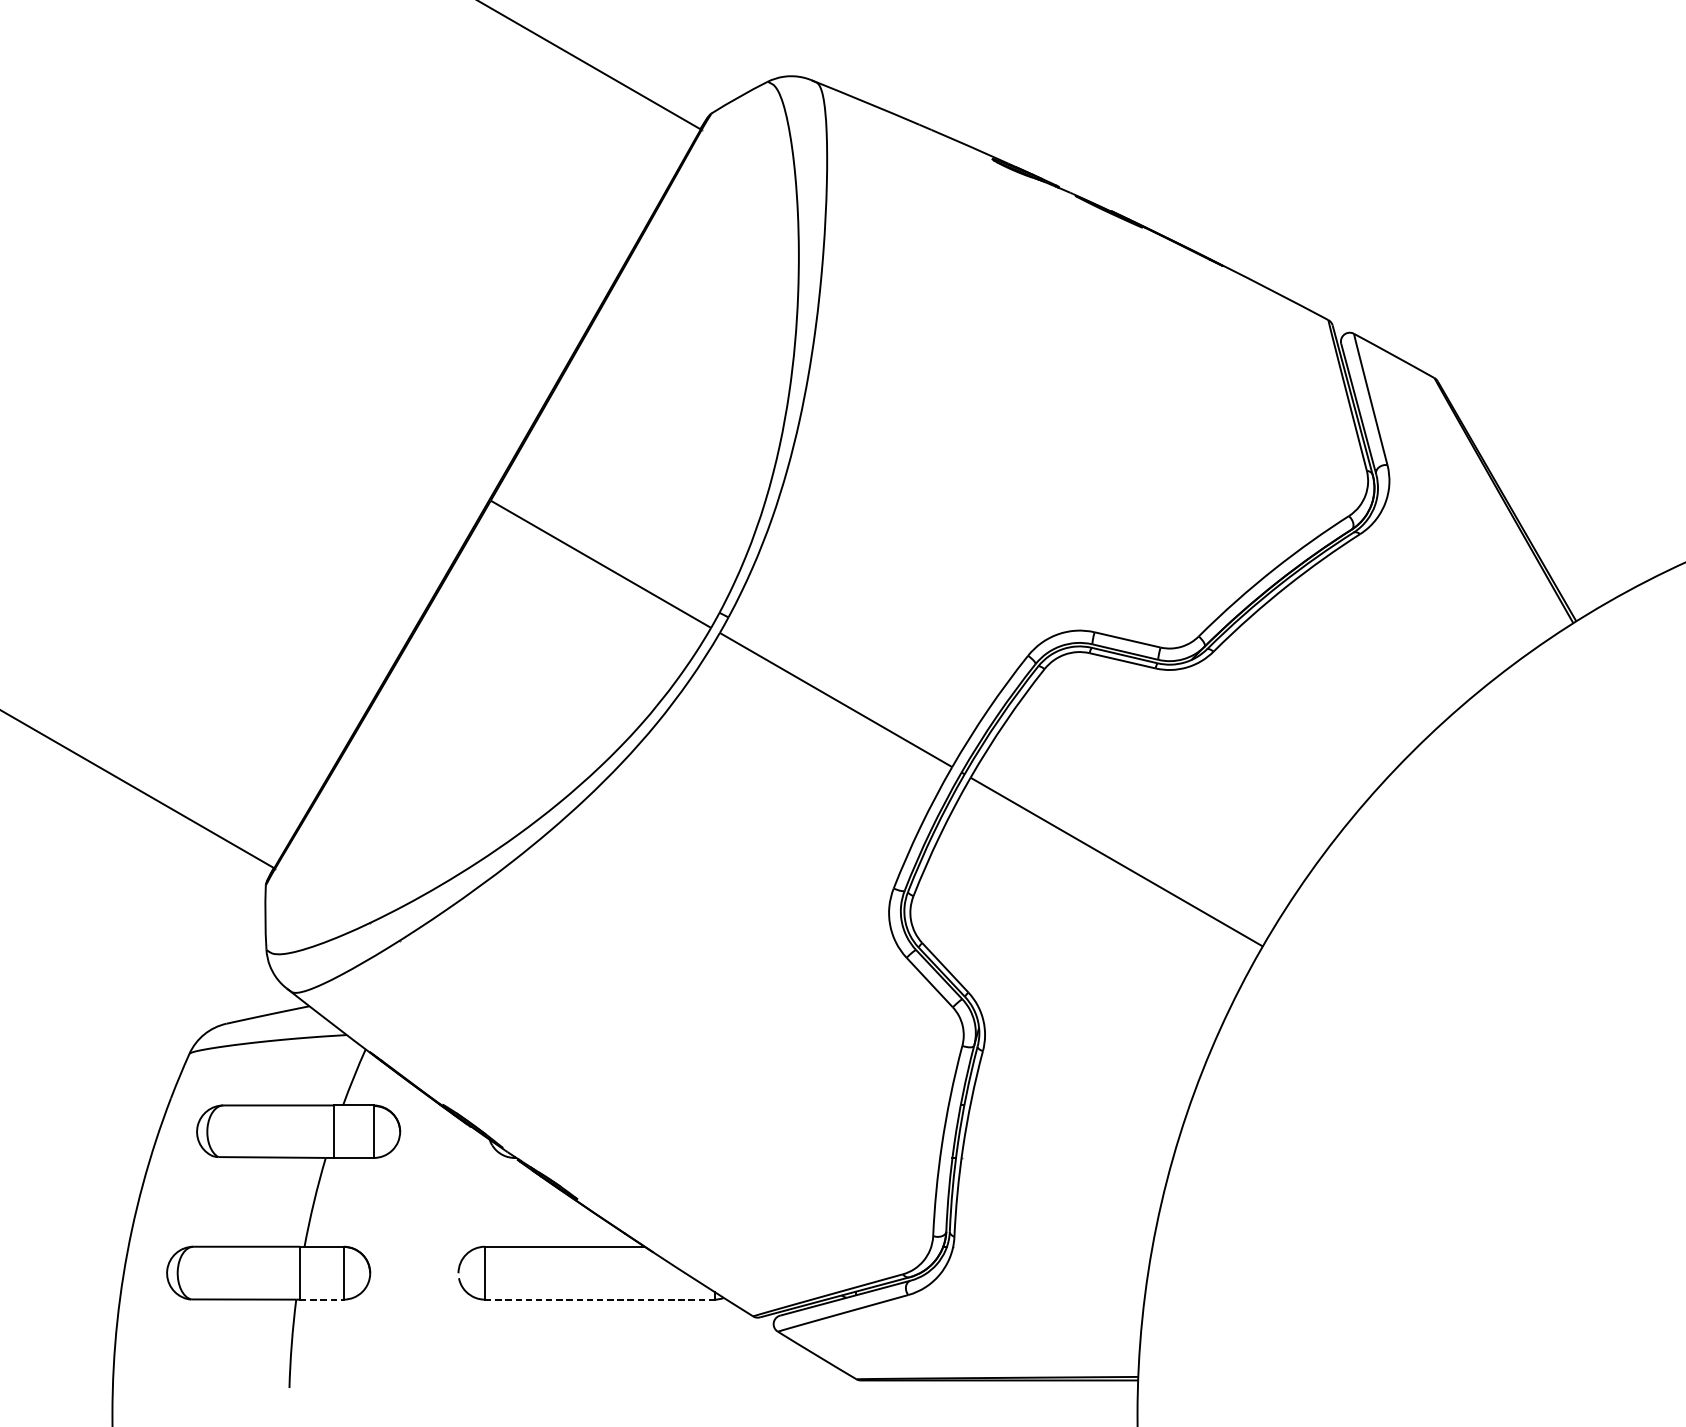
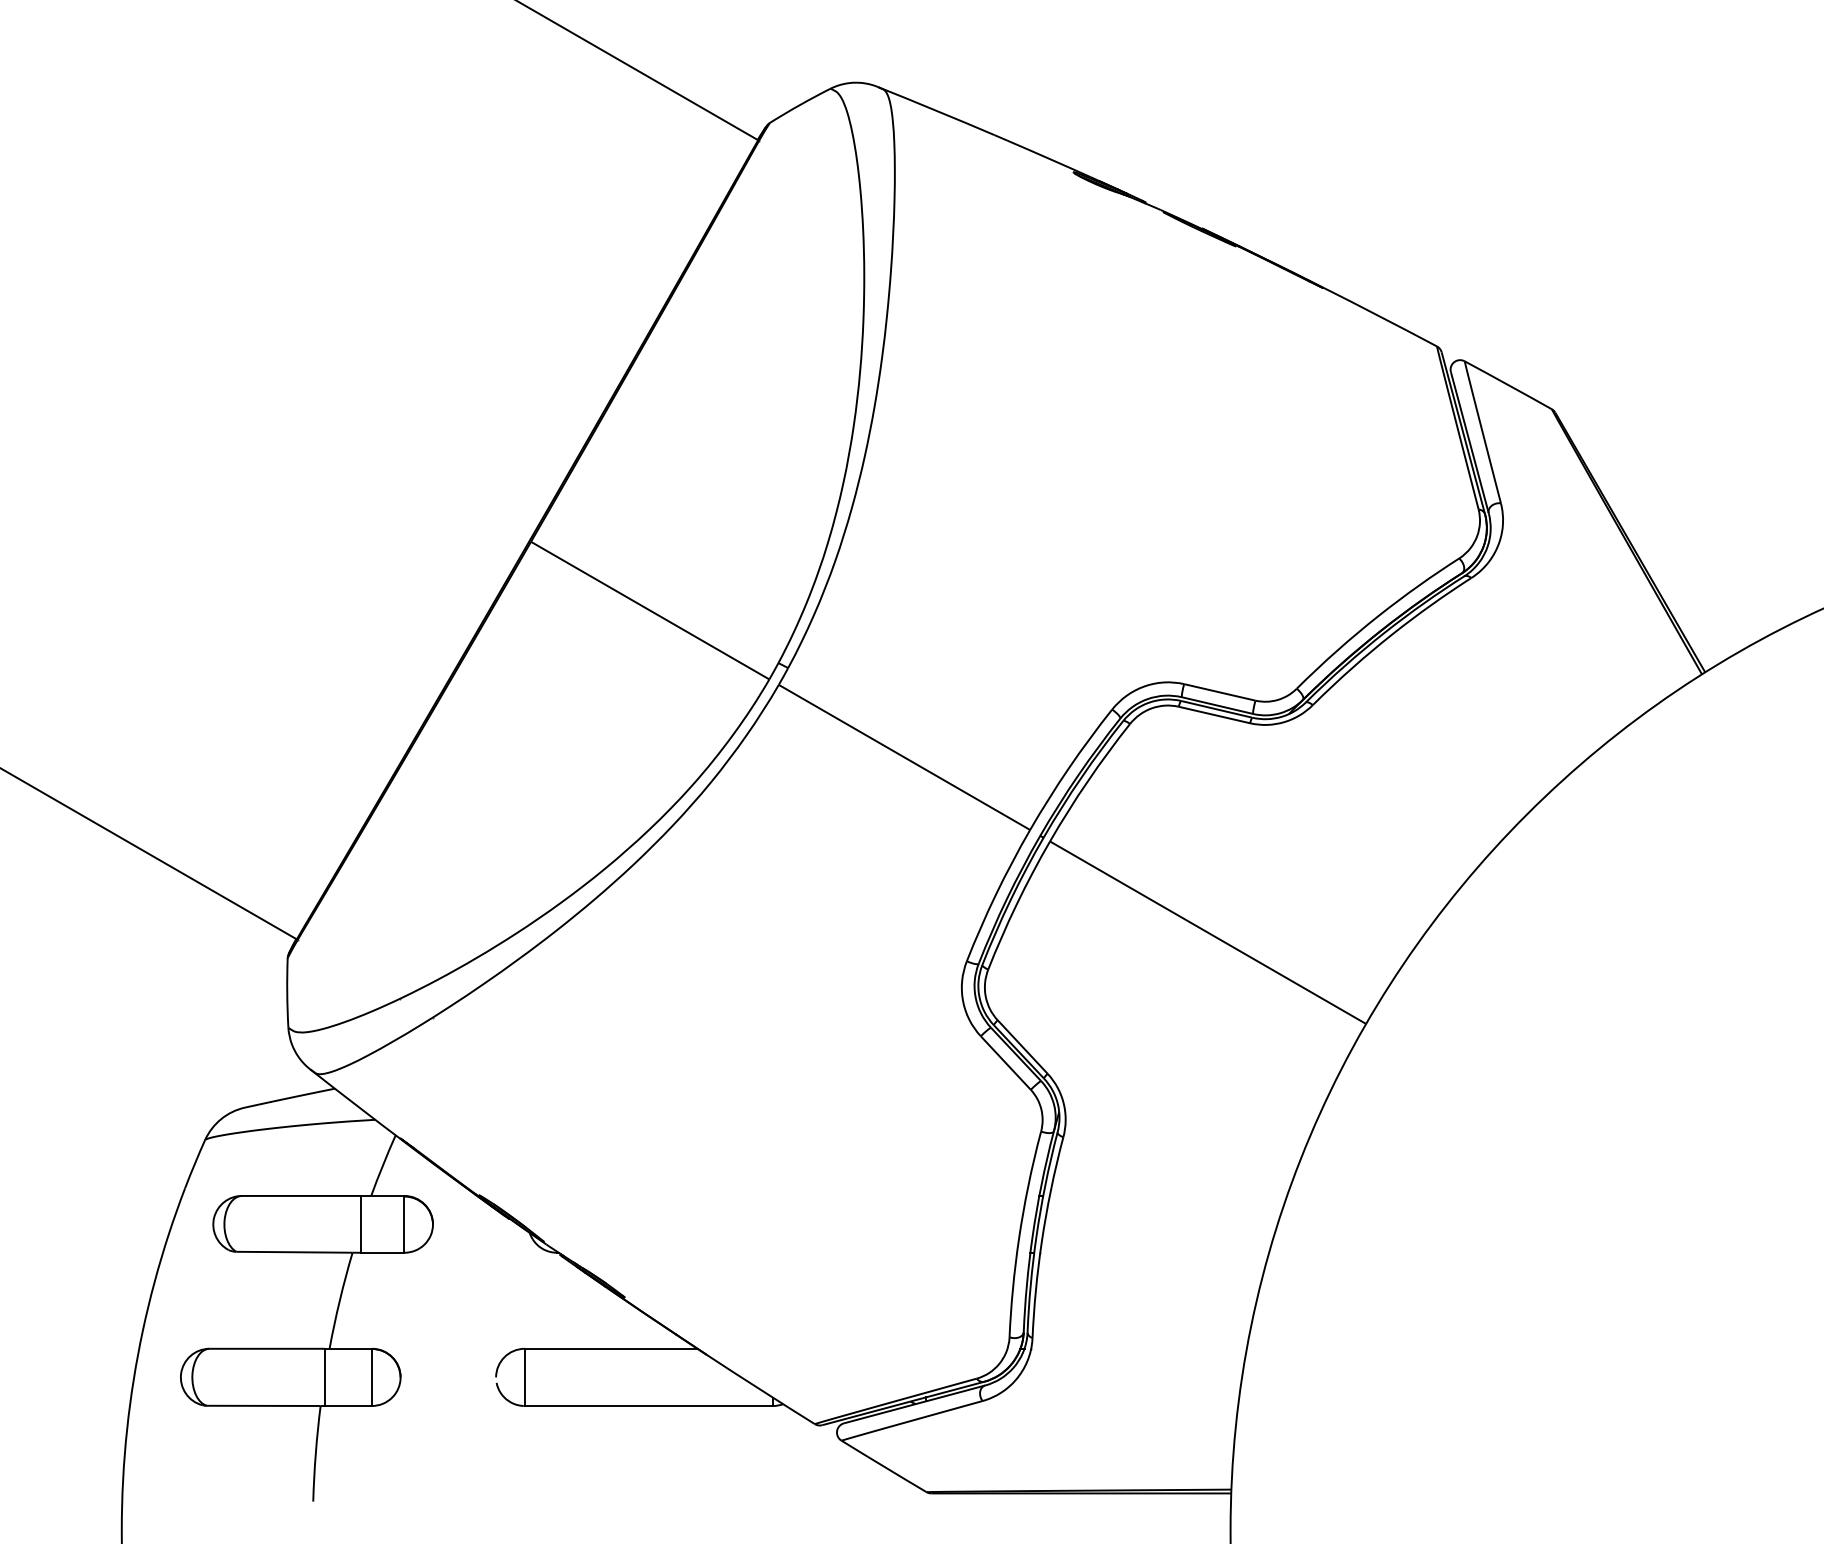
line: (322, 1300) -> (348, 1406), dashed -> solid
line: (600, 1300) -> (649, 1406), dashed -> solid

